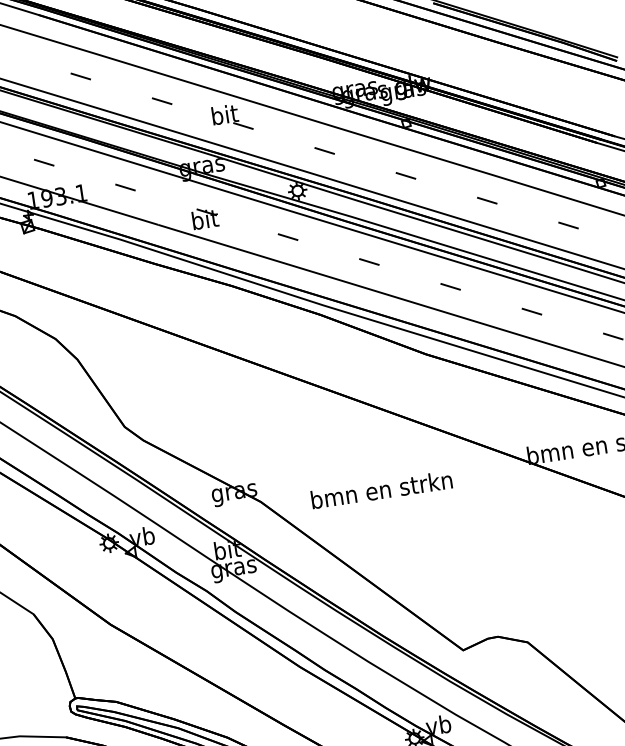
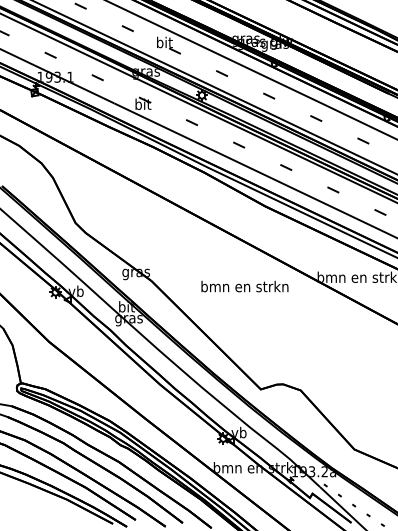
text: (380, 489) -> (244, 286), moved

